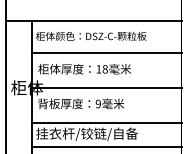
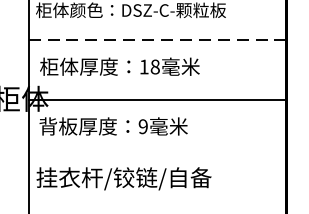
line: (106, 53) -> (157, 39), solid -> dashed
line: (106, 122) -> (157, 158), removed
line: (106, 147) -> (157, 201), removed

